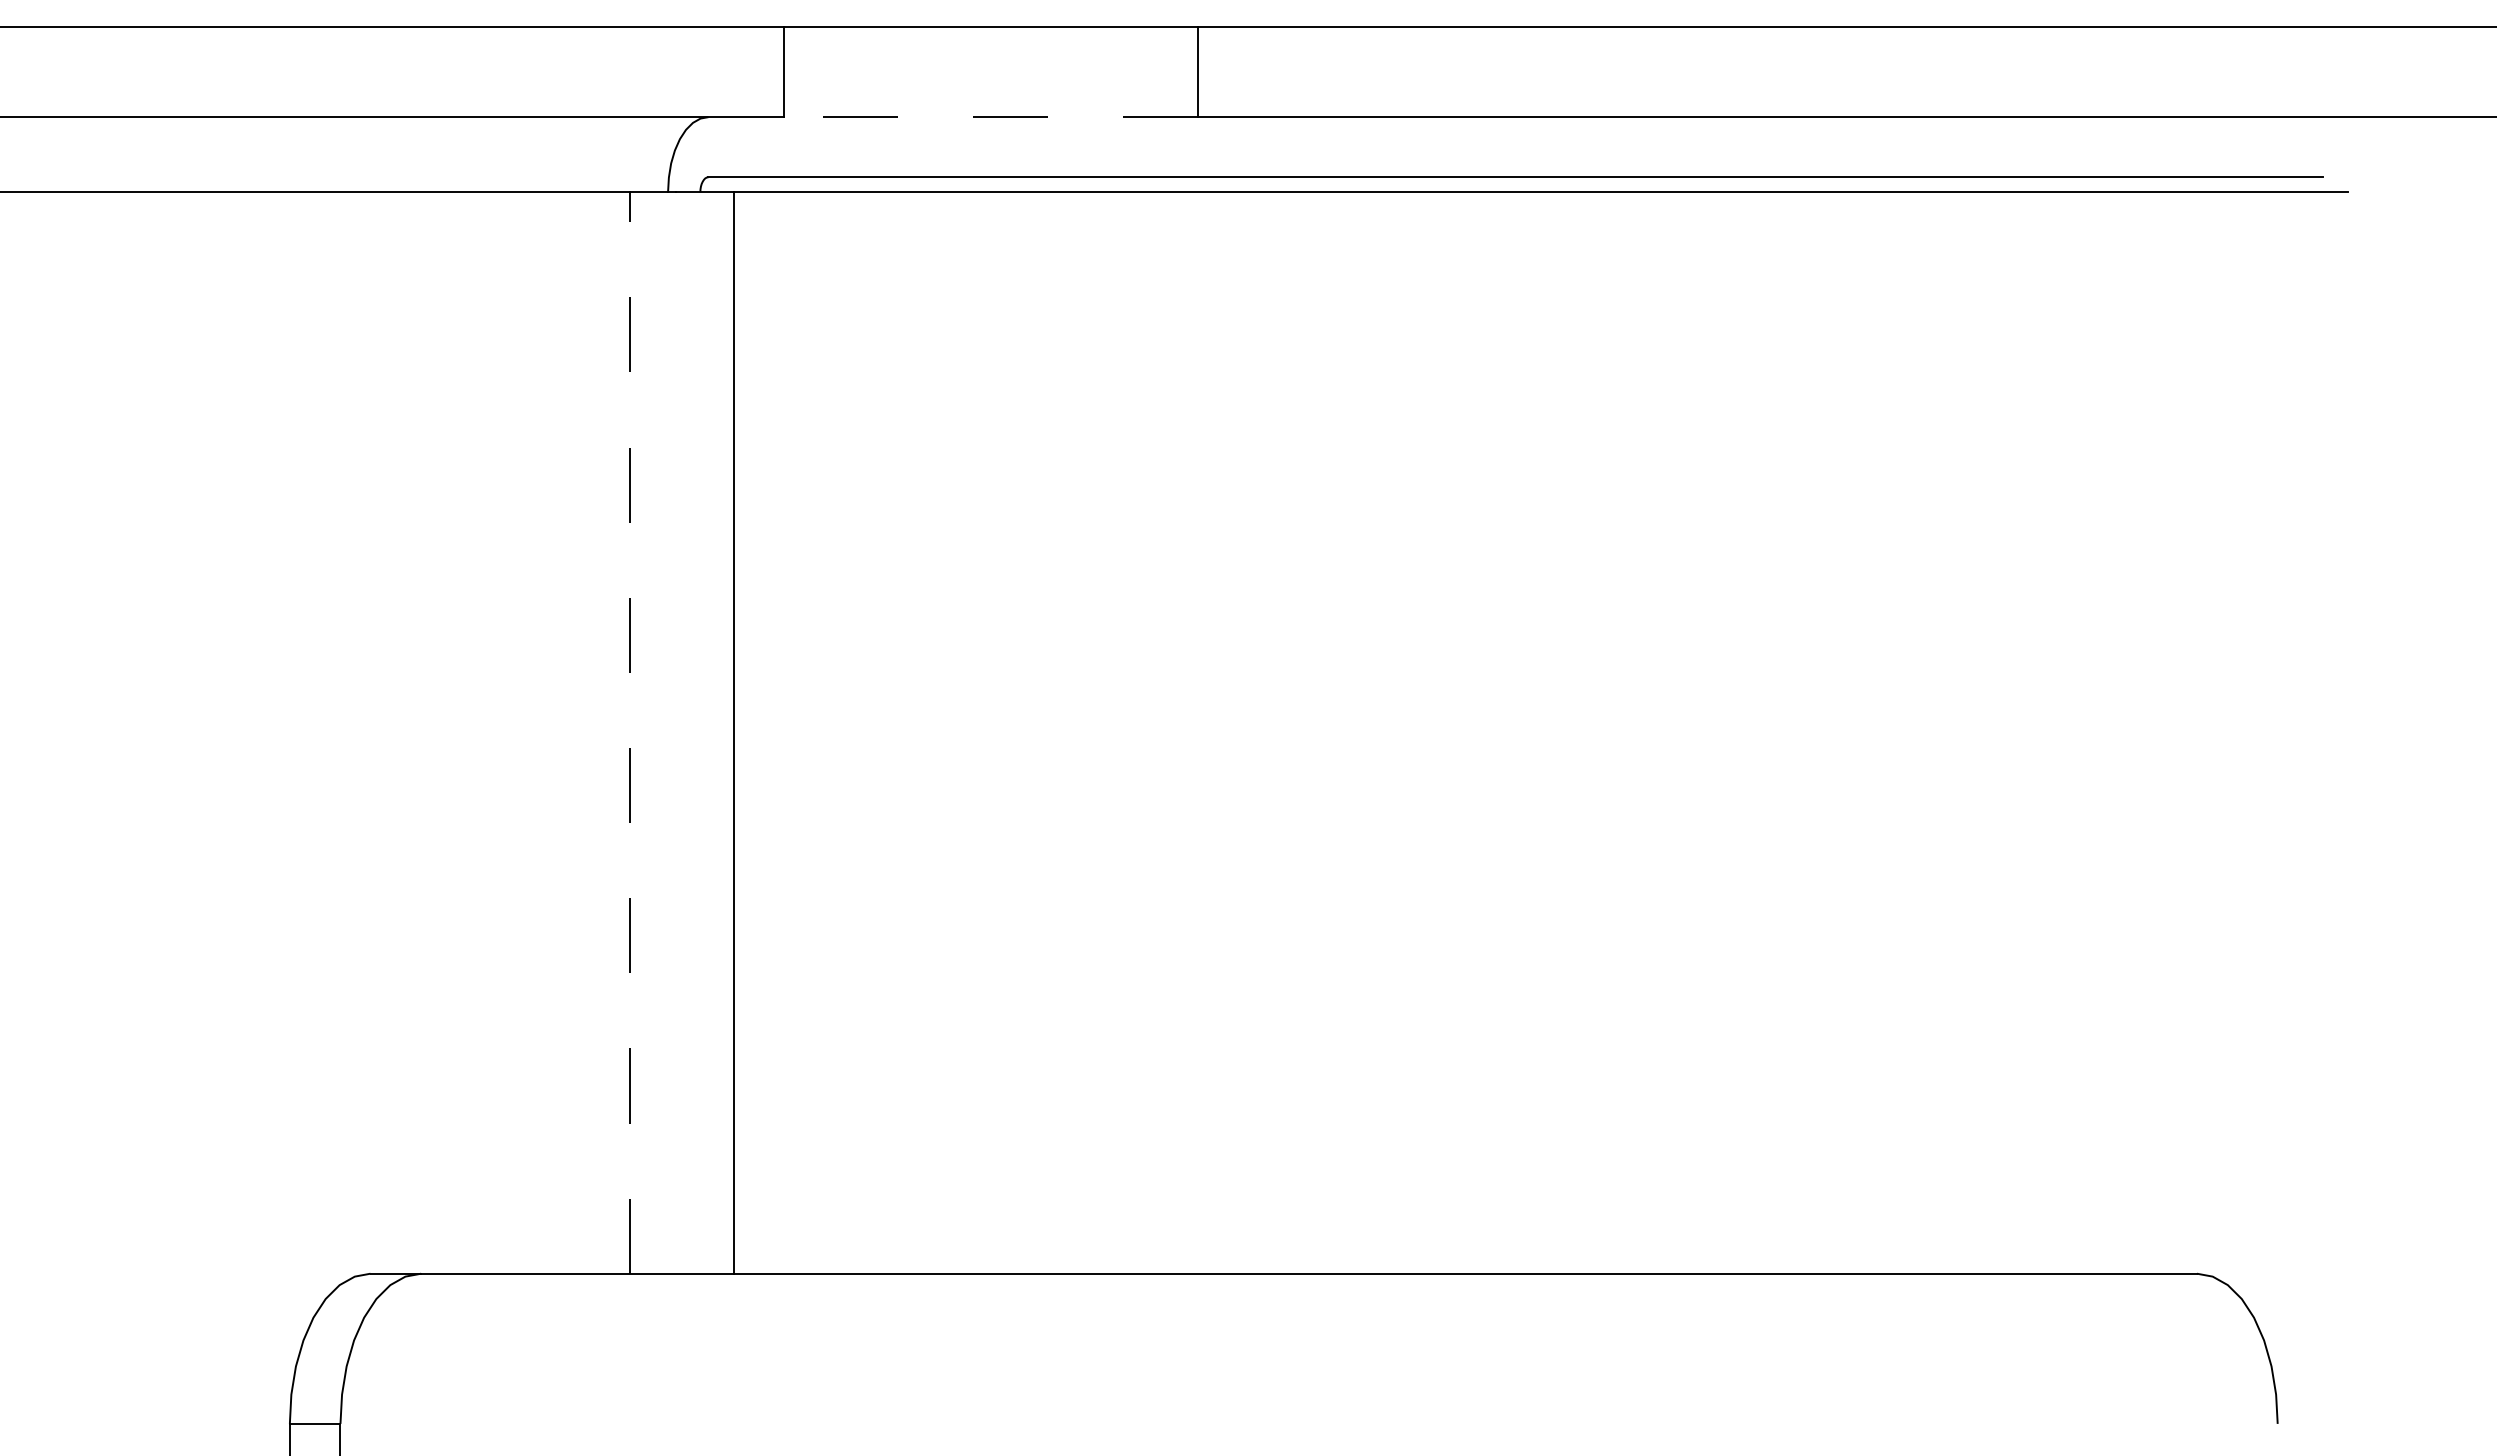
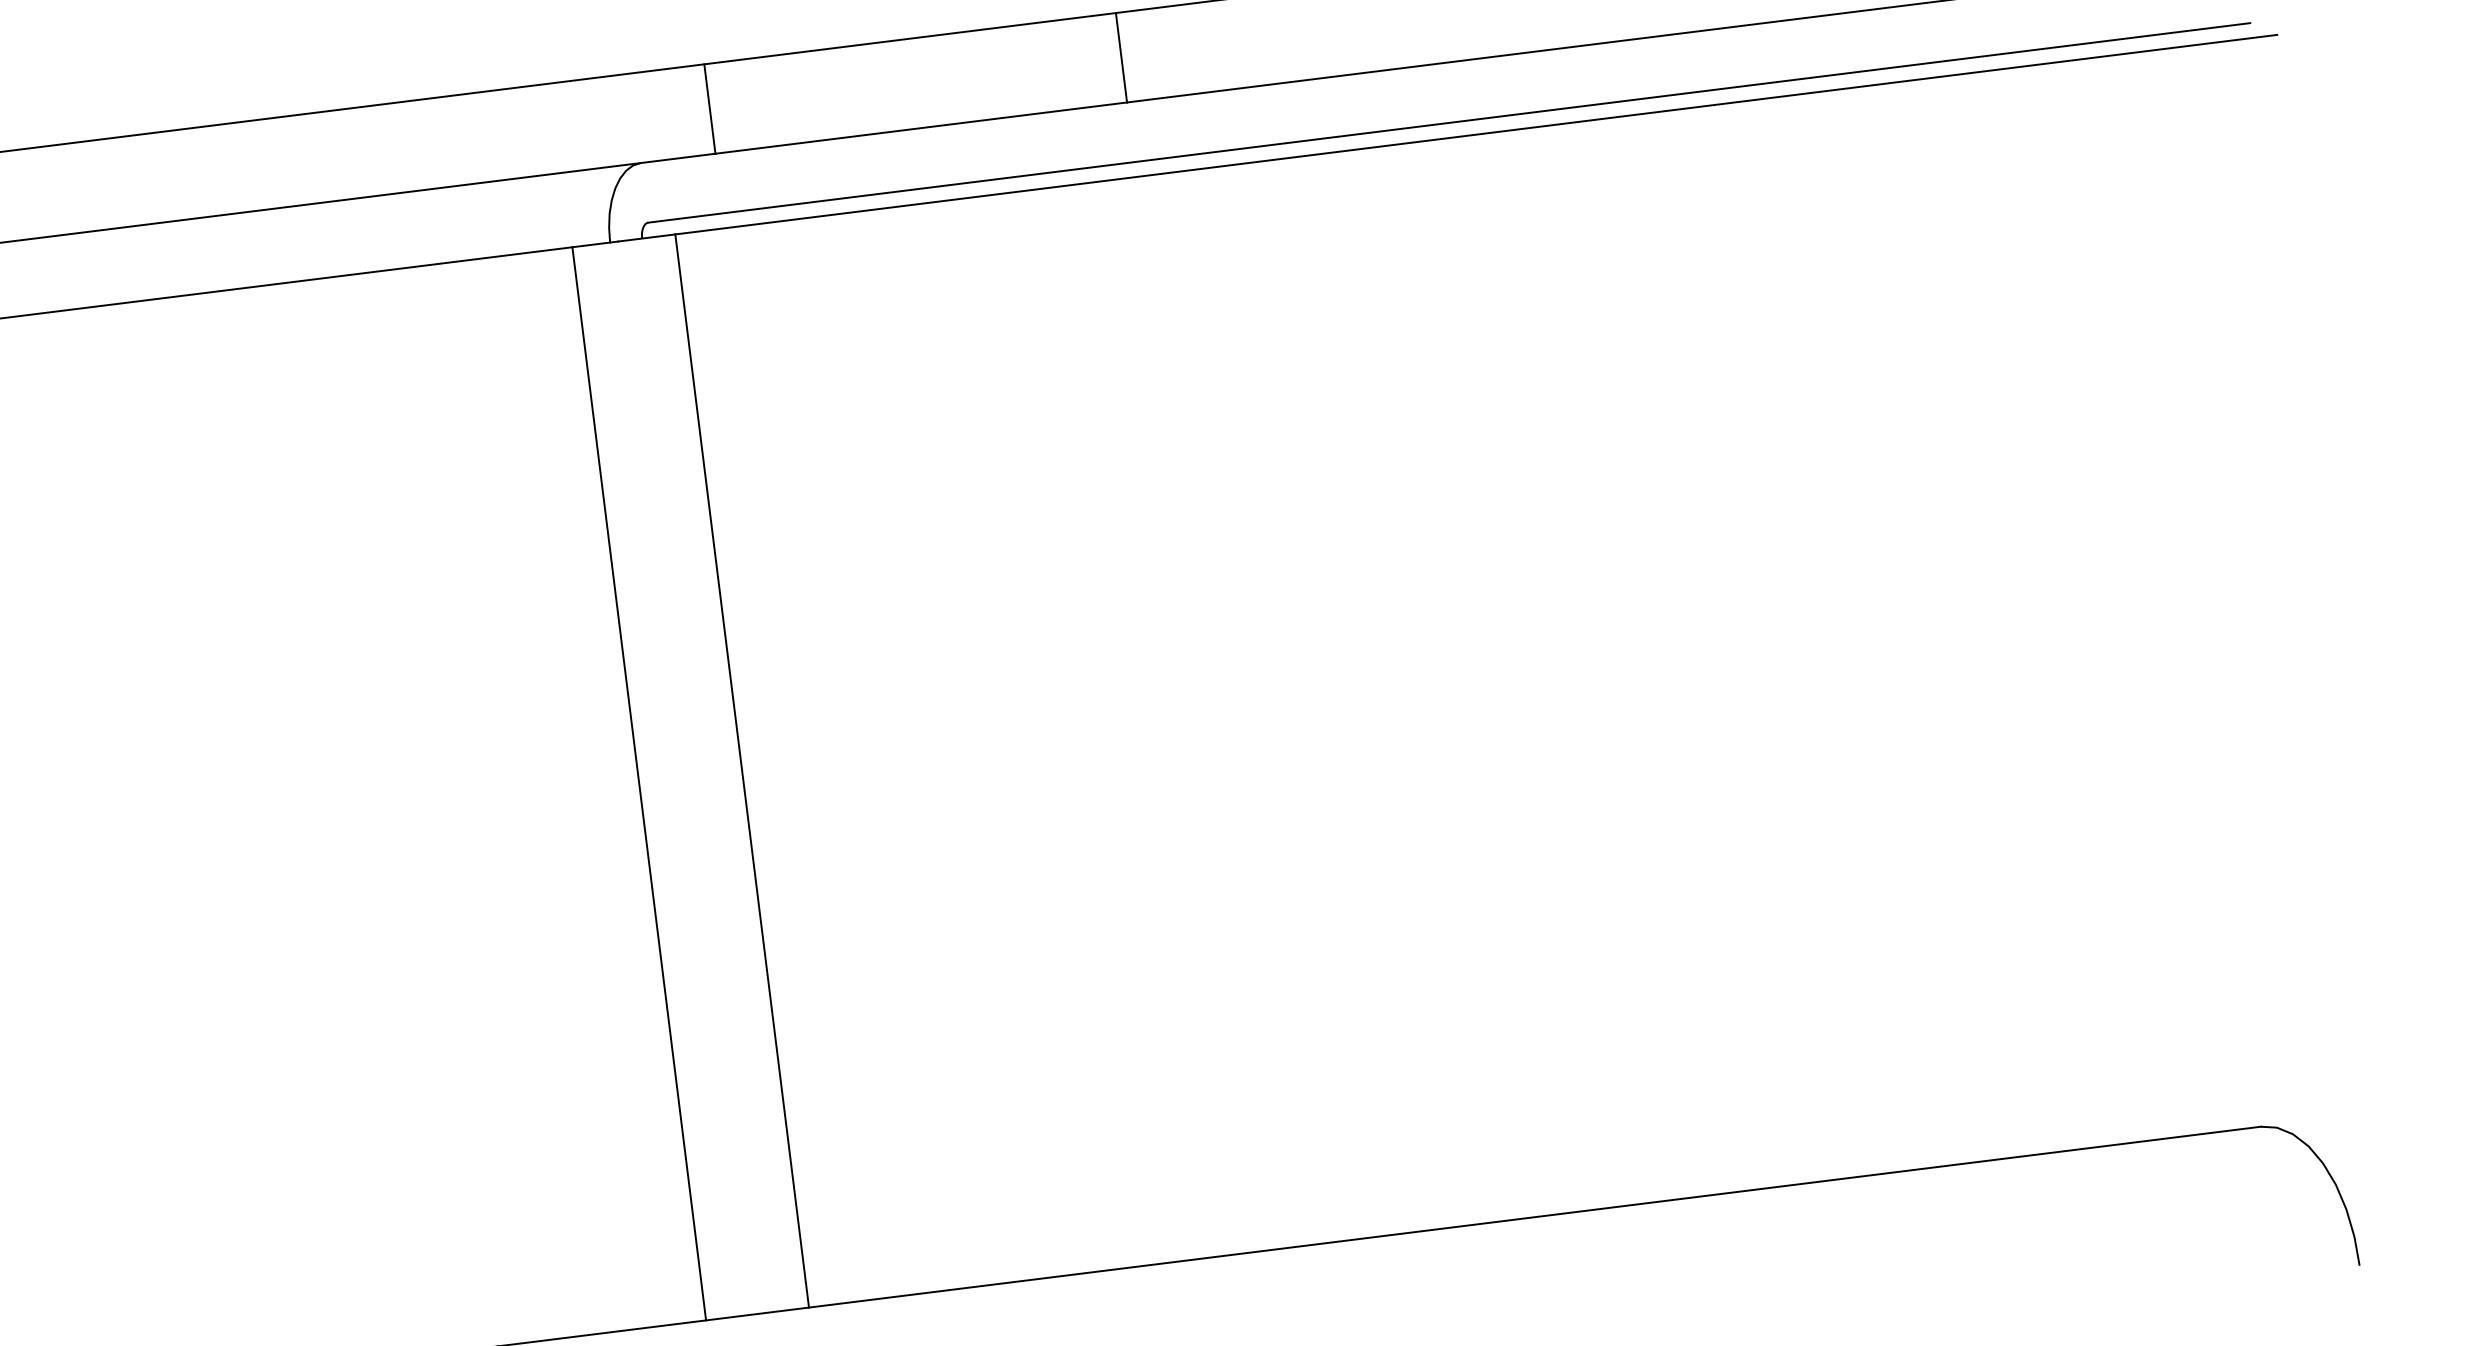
line: (990, 117) -> (920, 128), dashed -> solid
line: (630, 732) -> (639, 783), dashed -> solid

